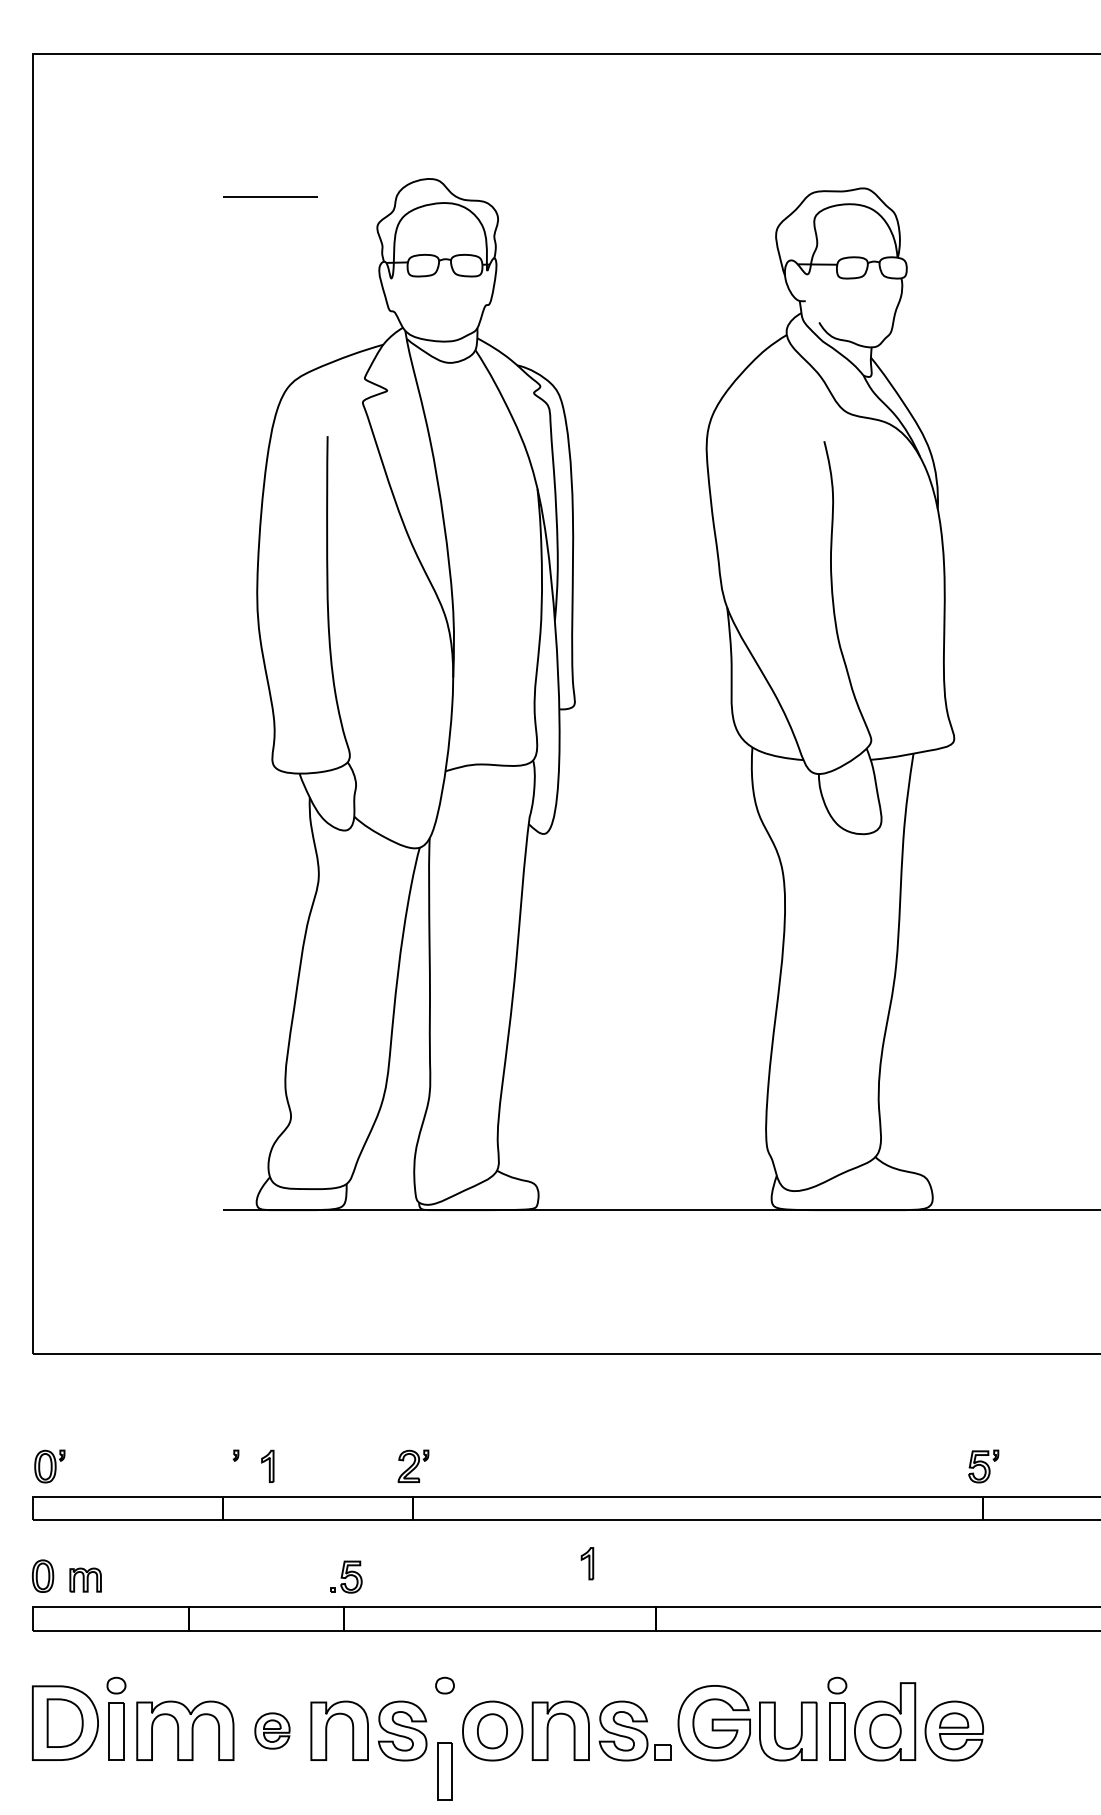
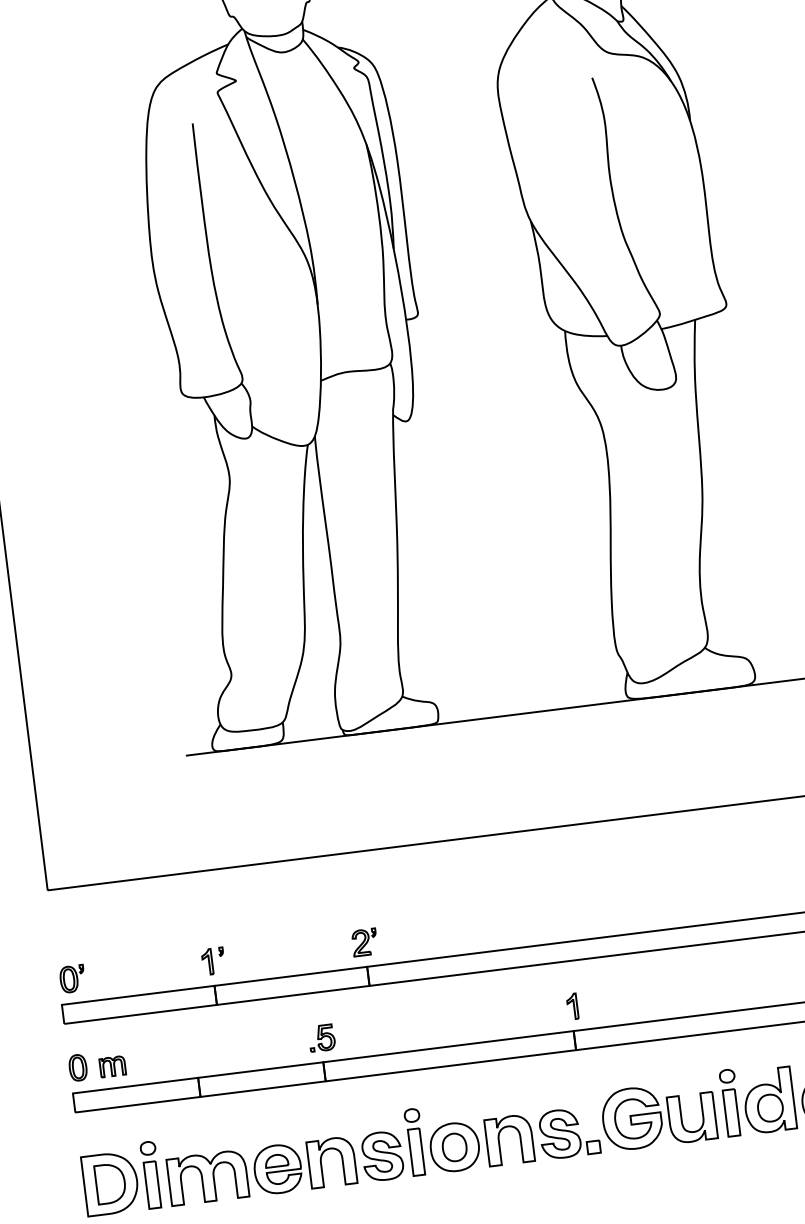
part: (267, 1465) -> (207, 961), moved
part: (587, 1563) -> (572, 1006), moved
part: (272, 1730) -> (277, 1168), size x1.67
part: (444, 1771) -> (416, 1152), moved

